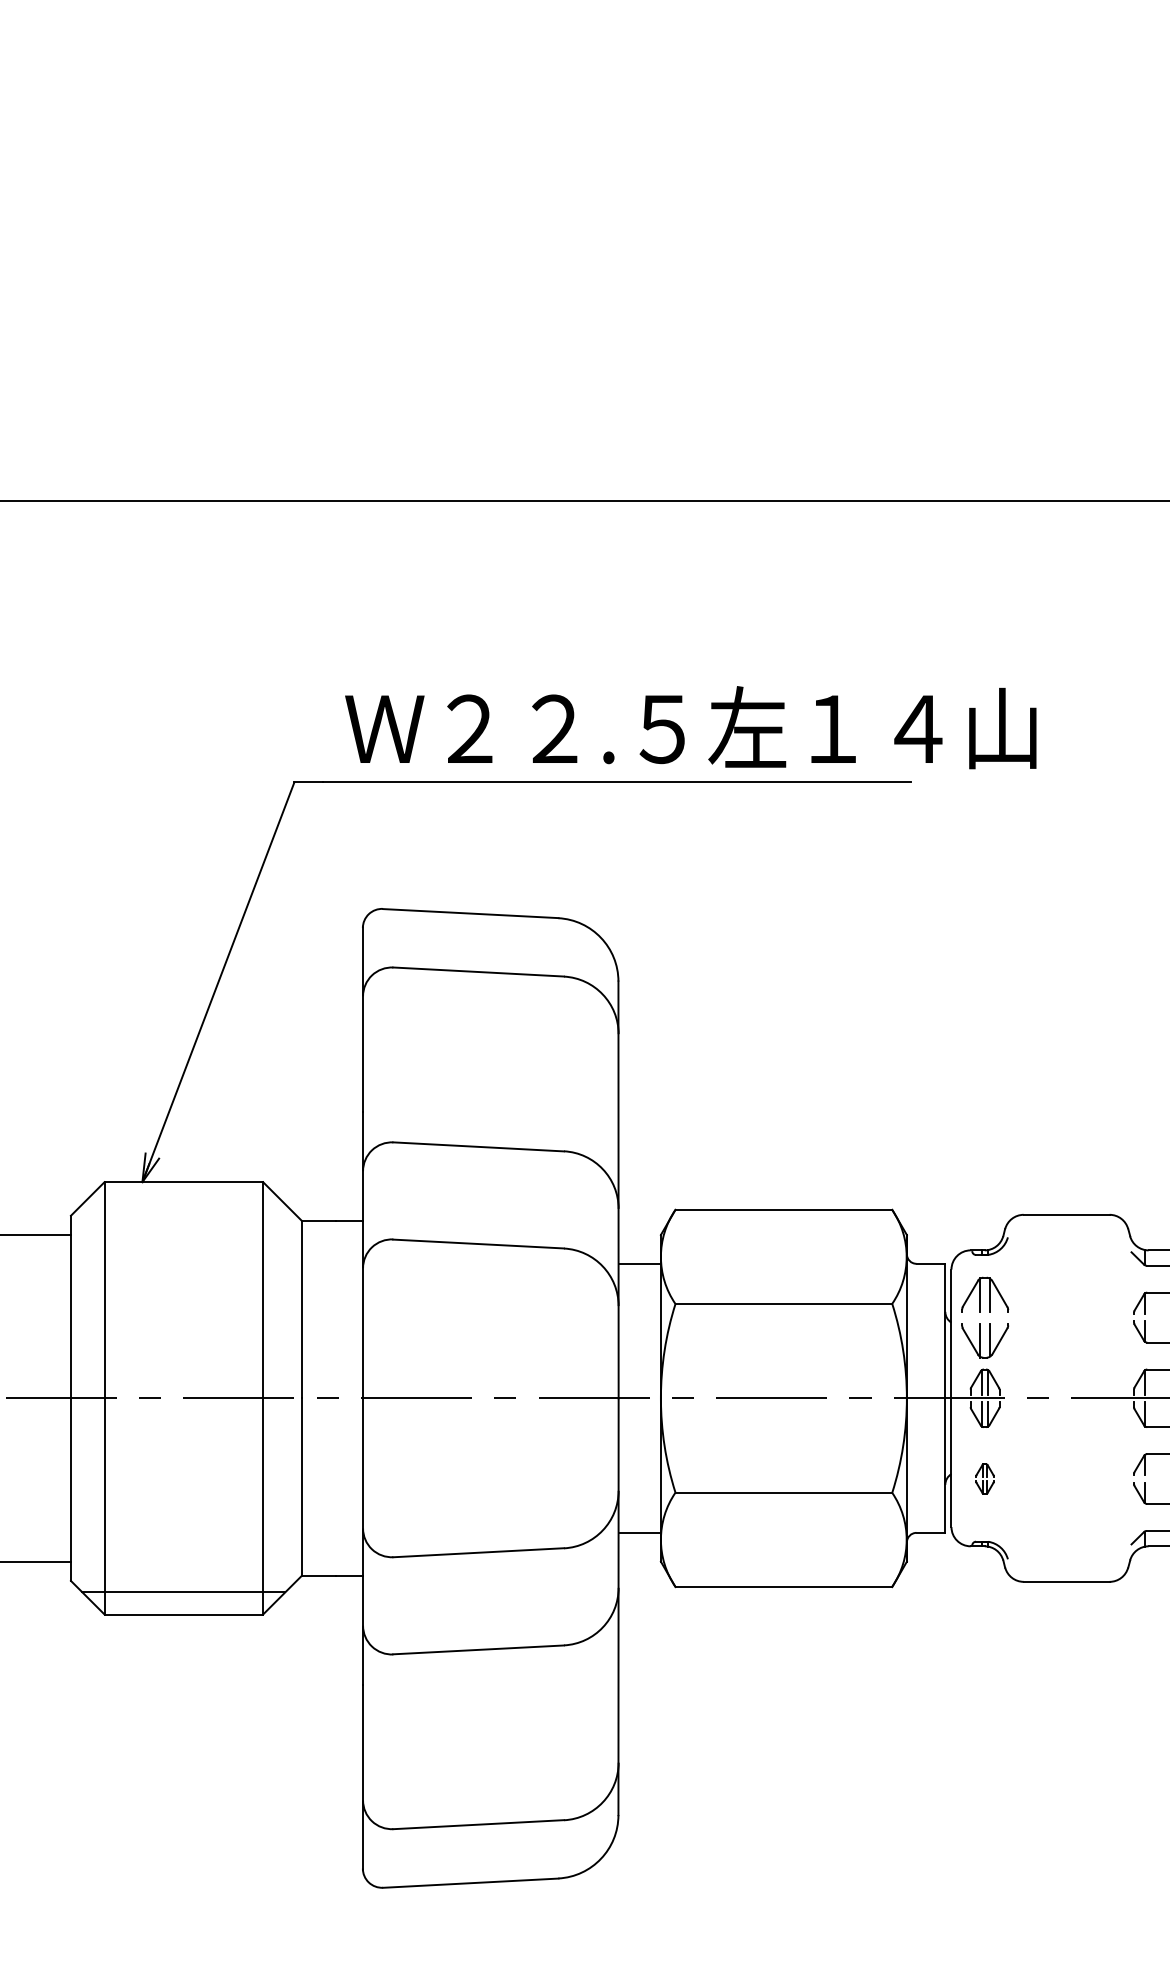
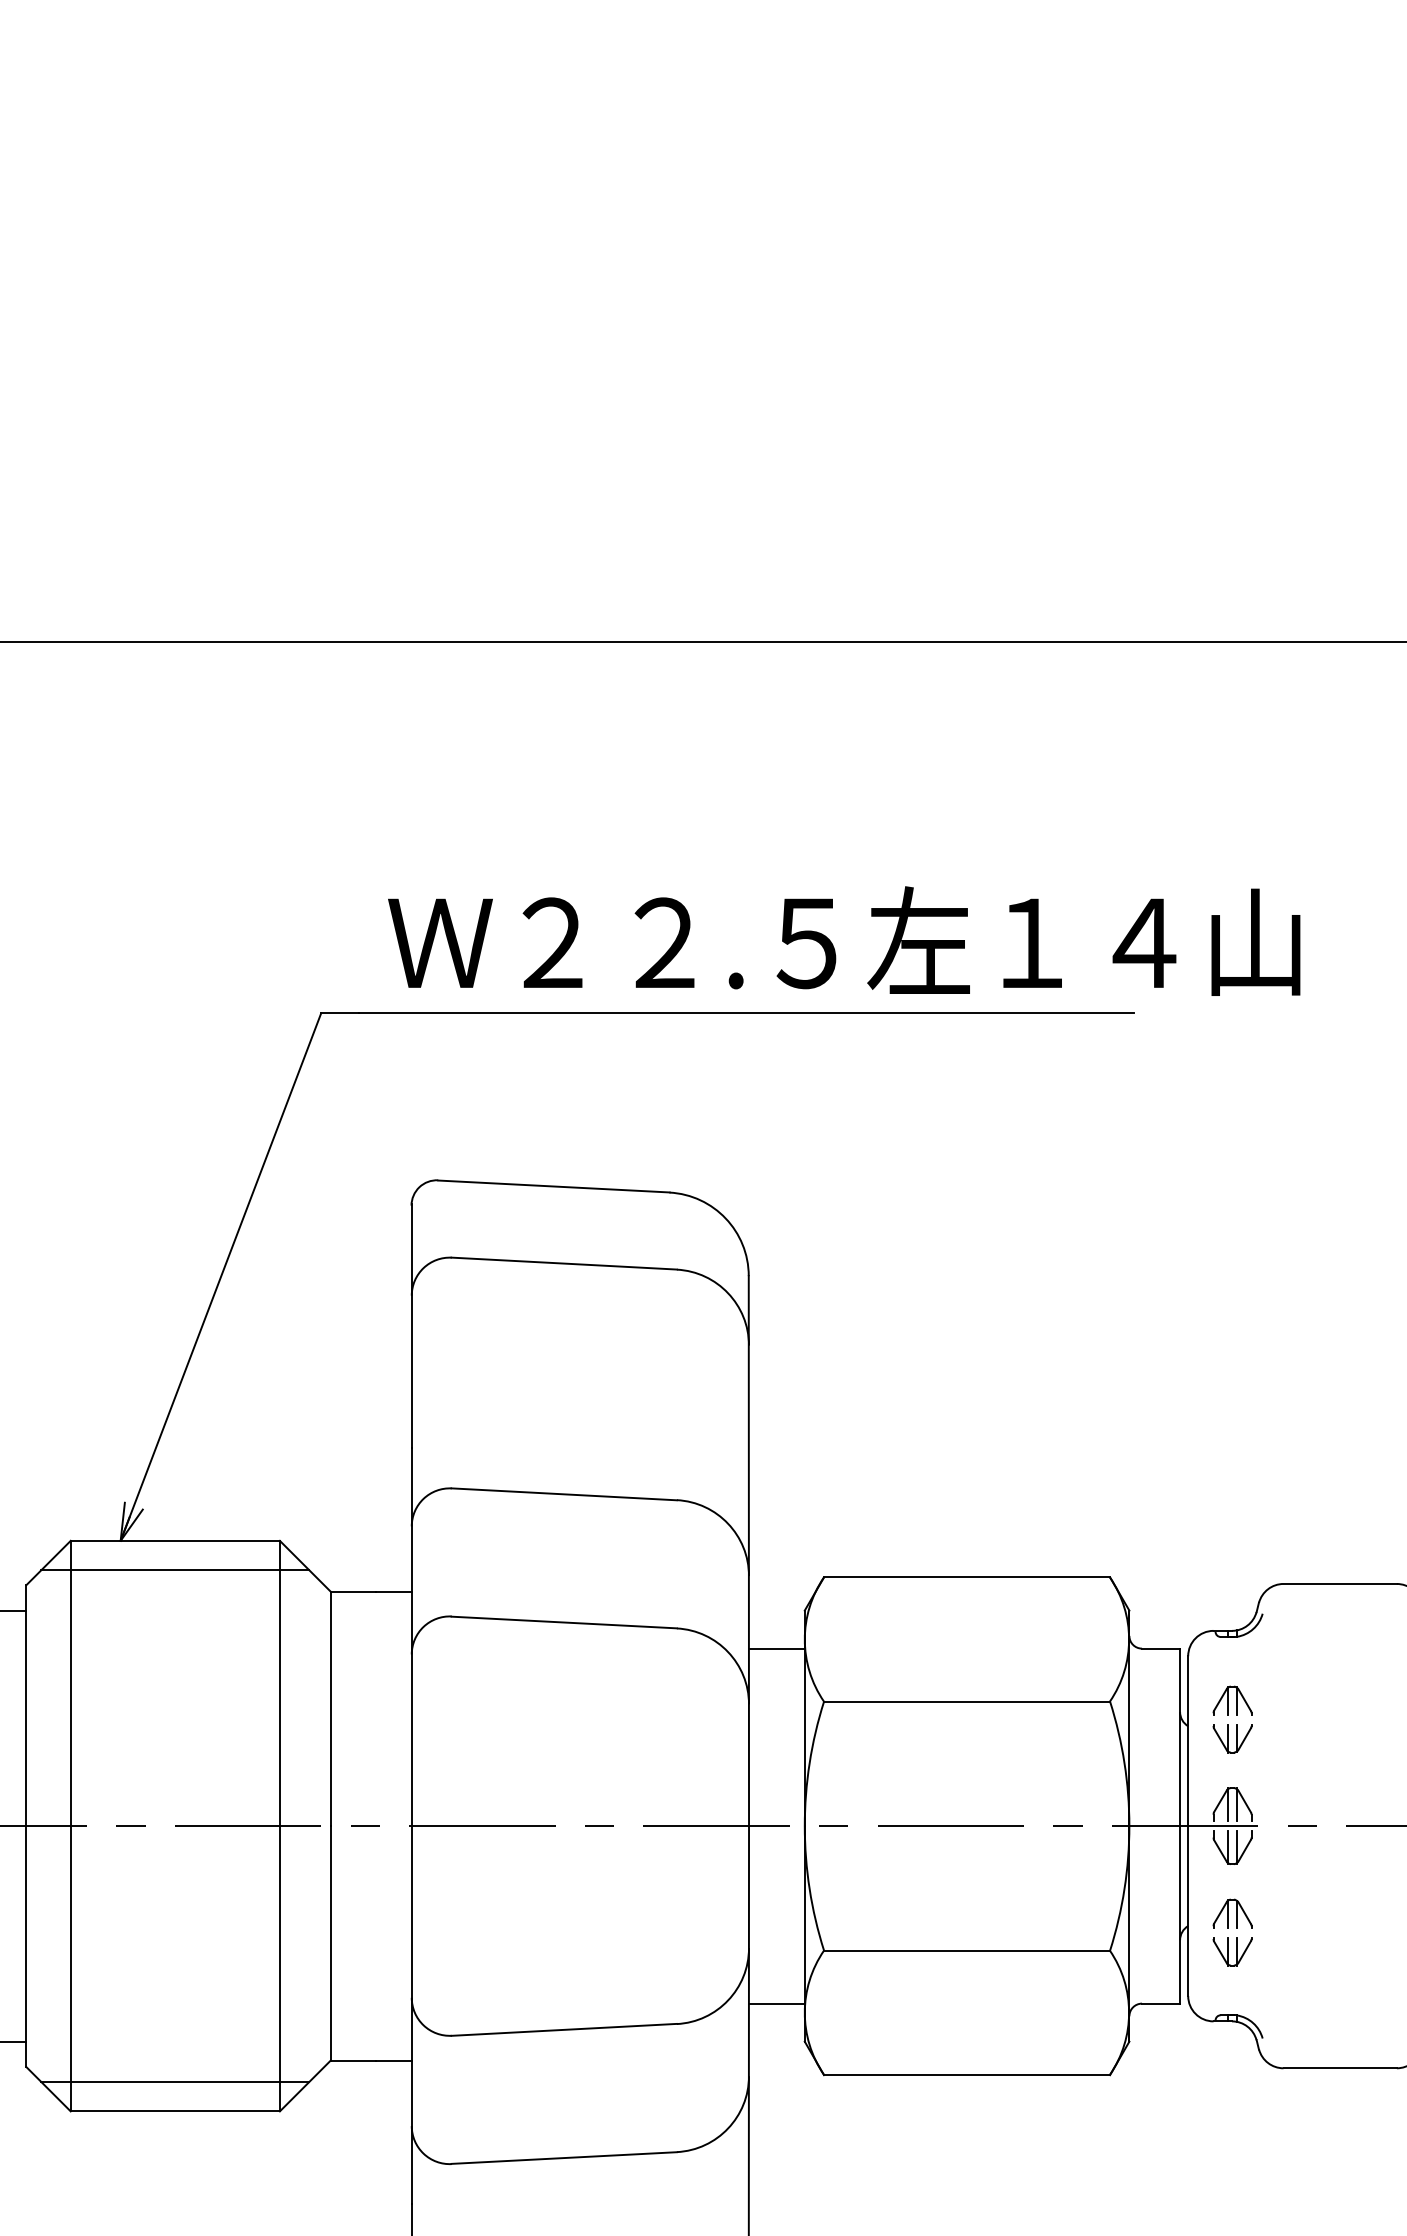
line: (183, 1204) -> (174, 1570), added
part: (984, 1317) -> (1231, 1719), size x0.62
part: (984, 1478) -> (1231, 1931), size x1.67

